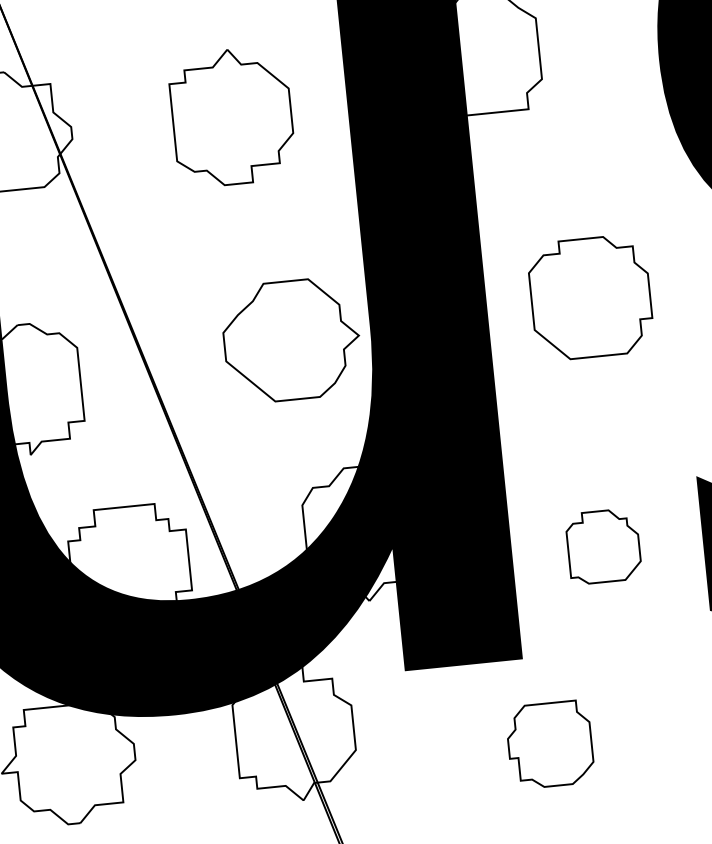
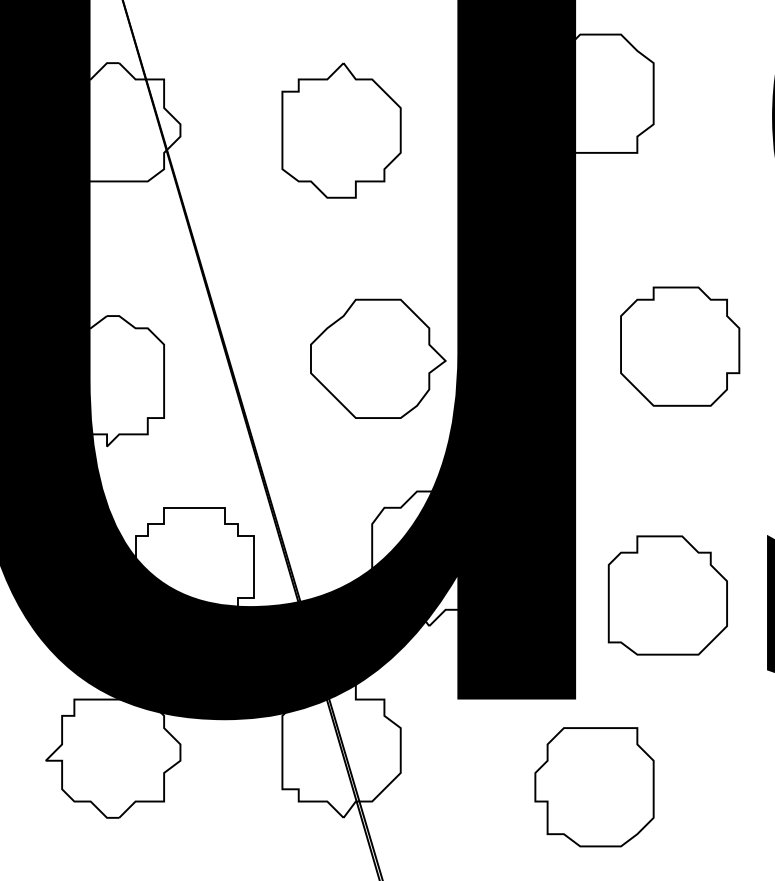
part: (603, 546) -> (667, 595), size x1.67
part: (550, 744) -> (594, 787), size x1.43

